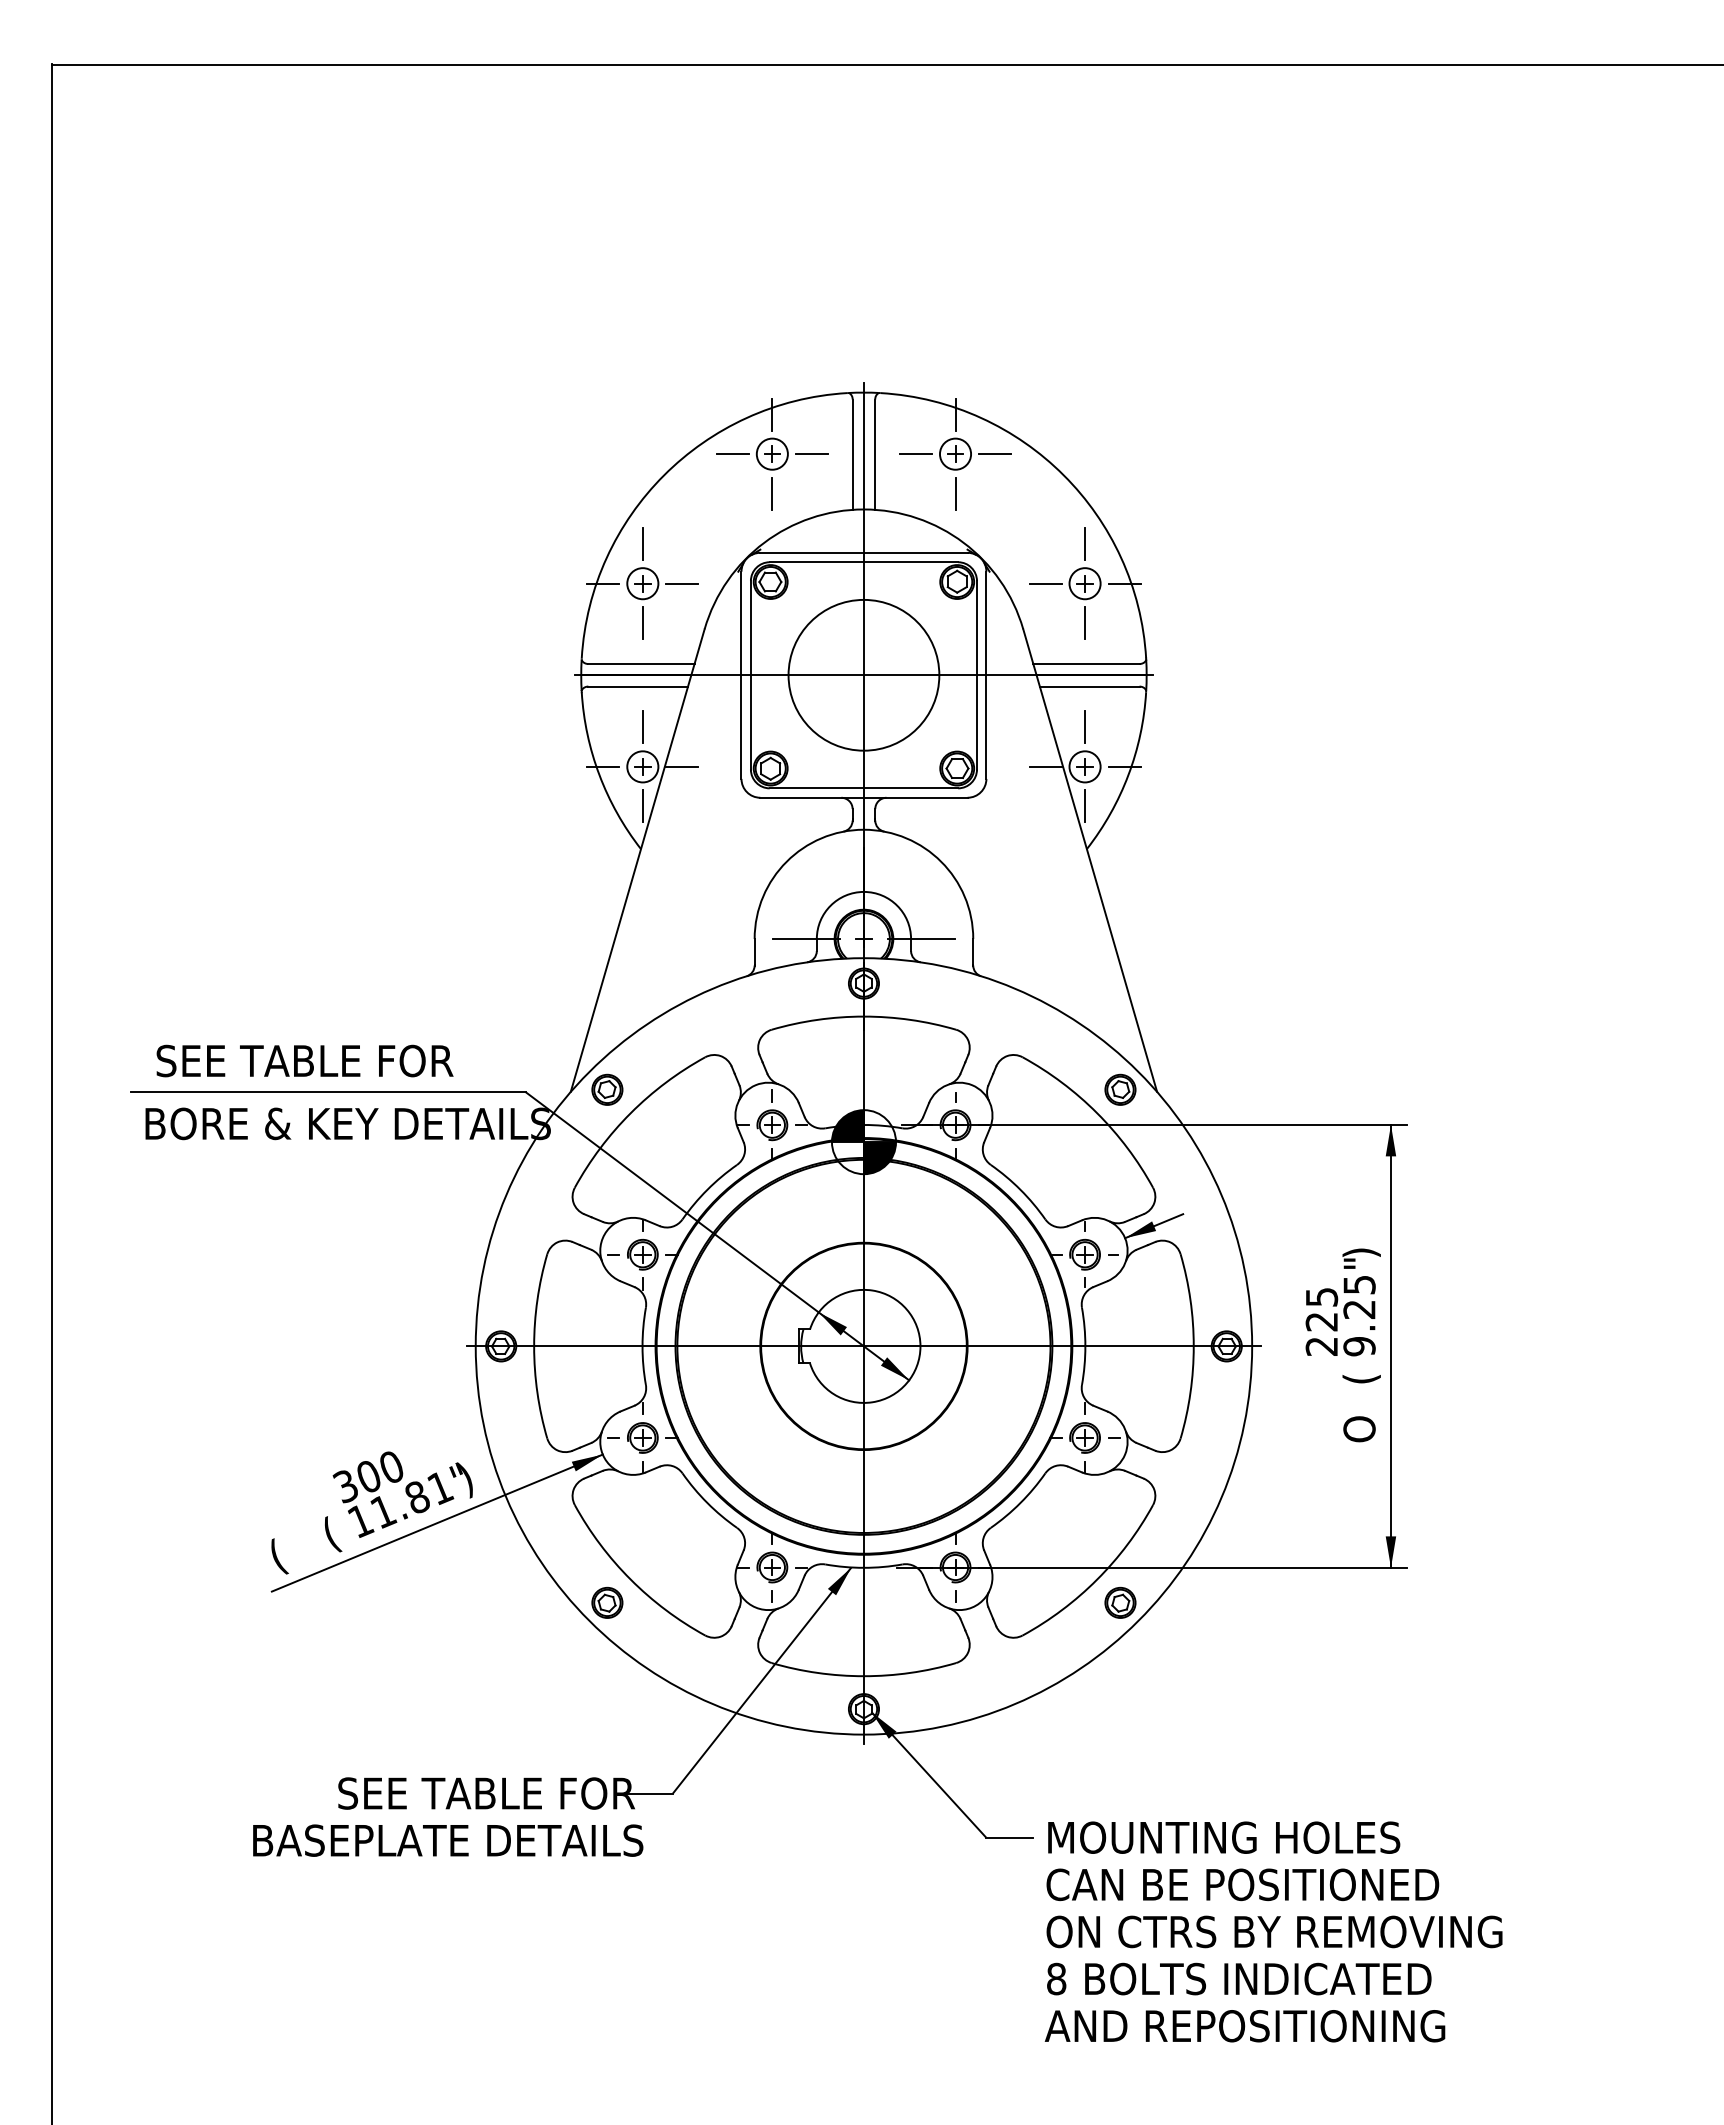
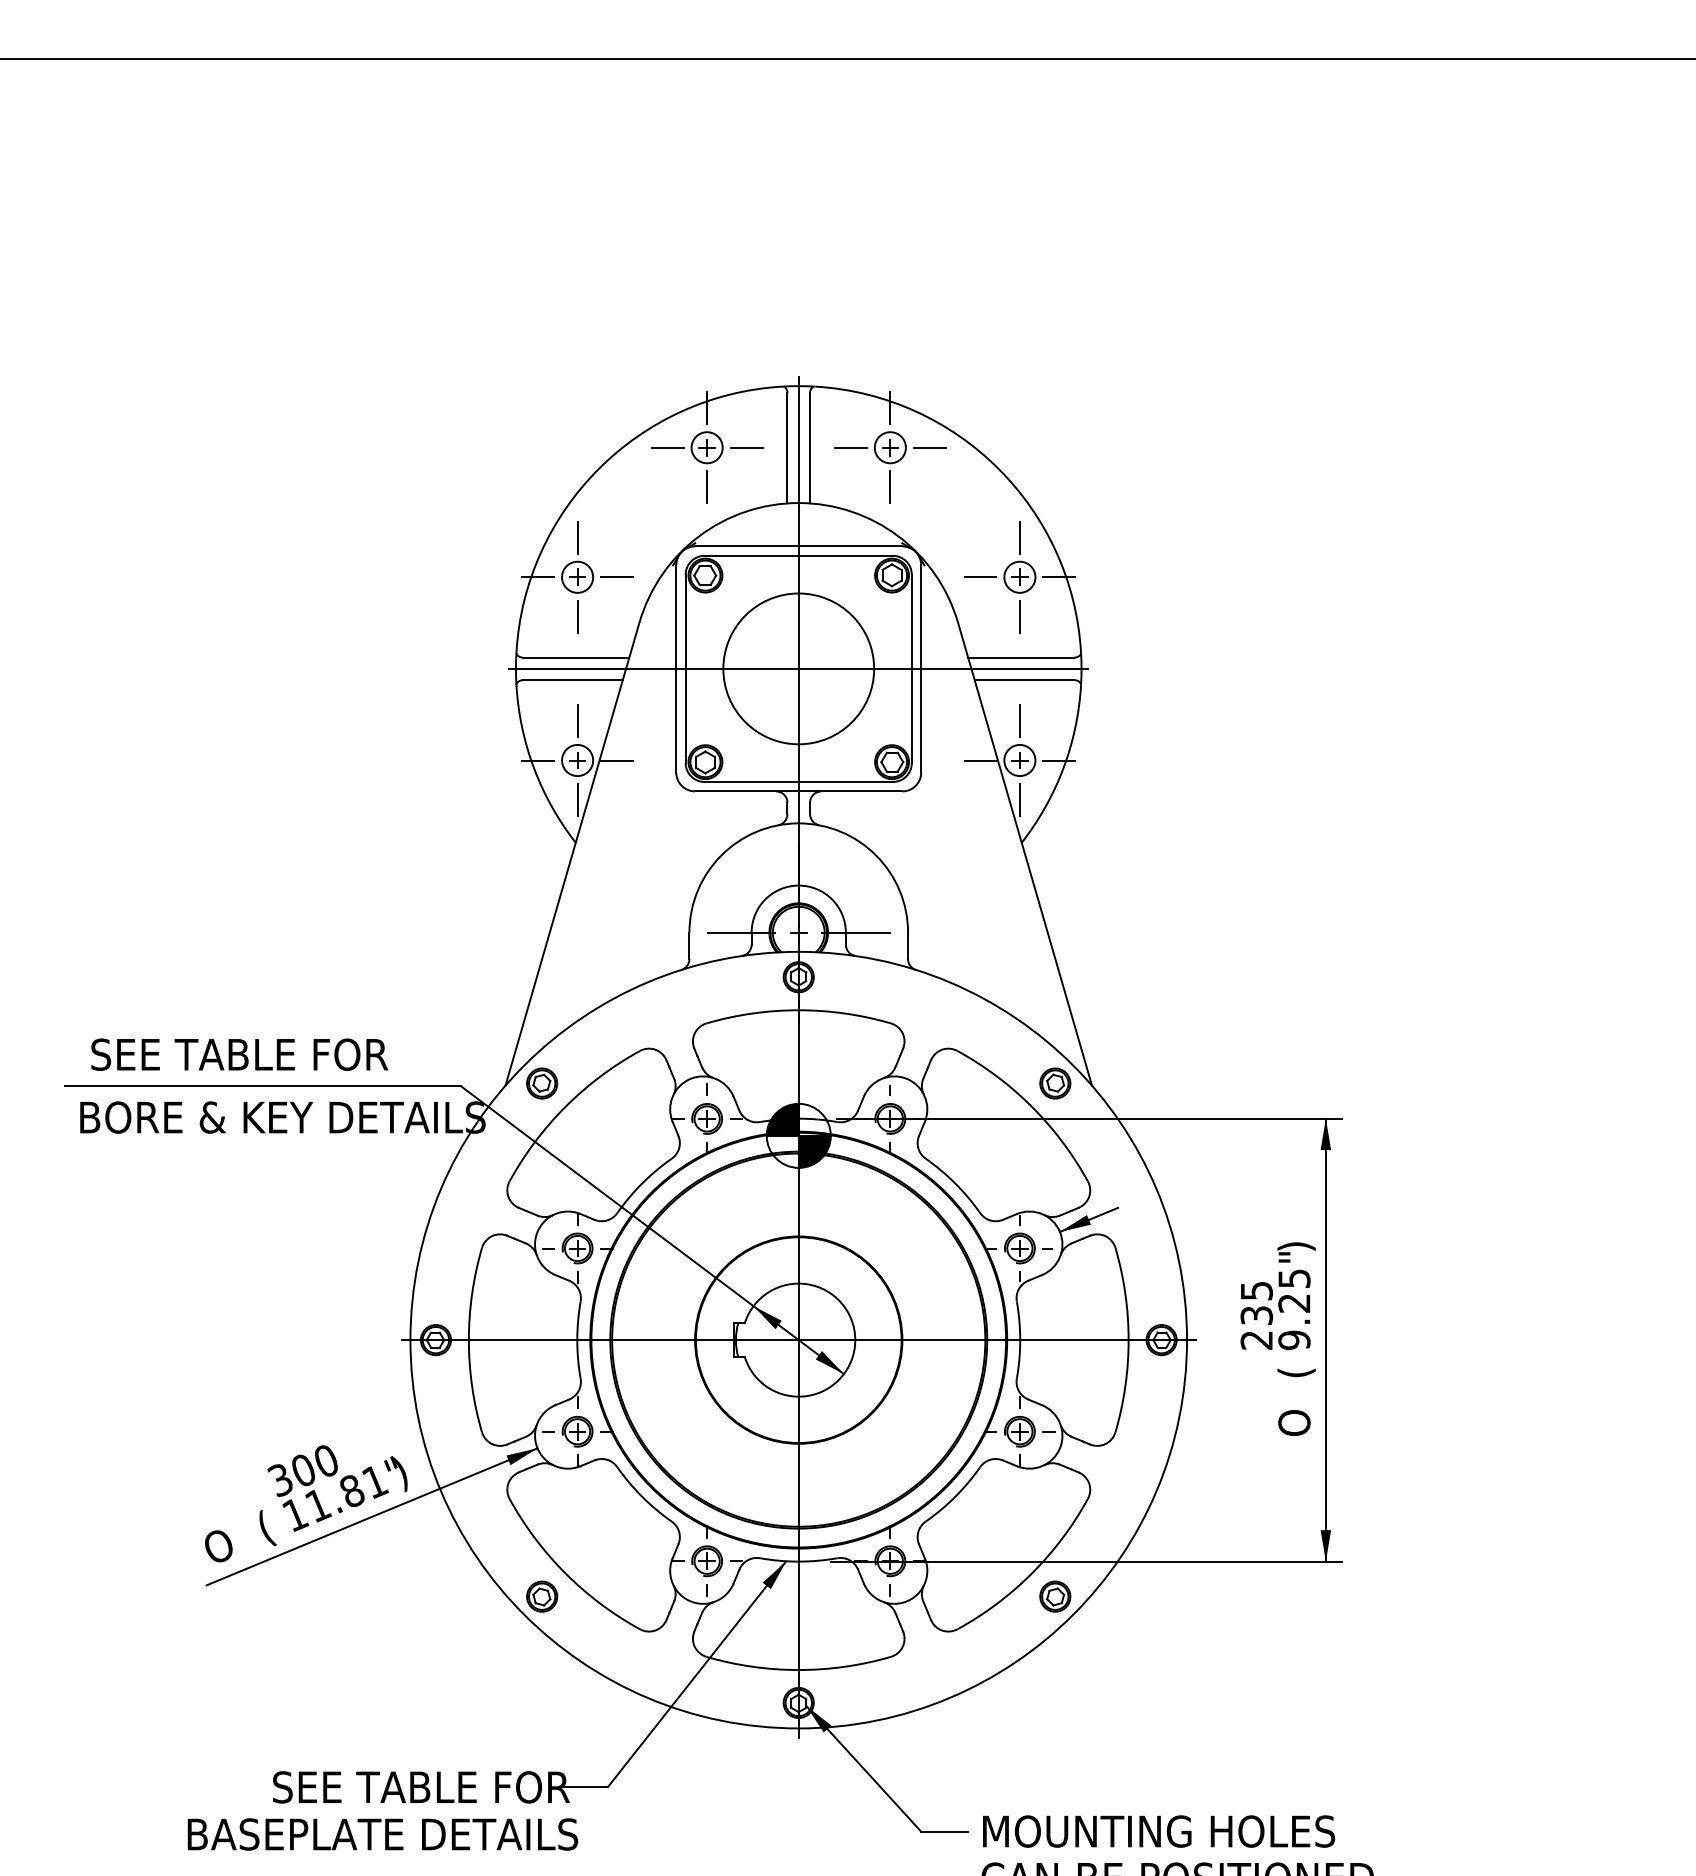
text: (1321, 1321) -> (1256, 1315), 225 -> 235
text: (283, 1555) -> (218, 1549), ( -> O

